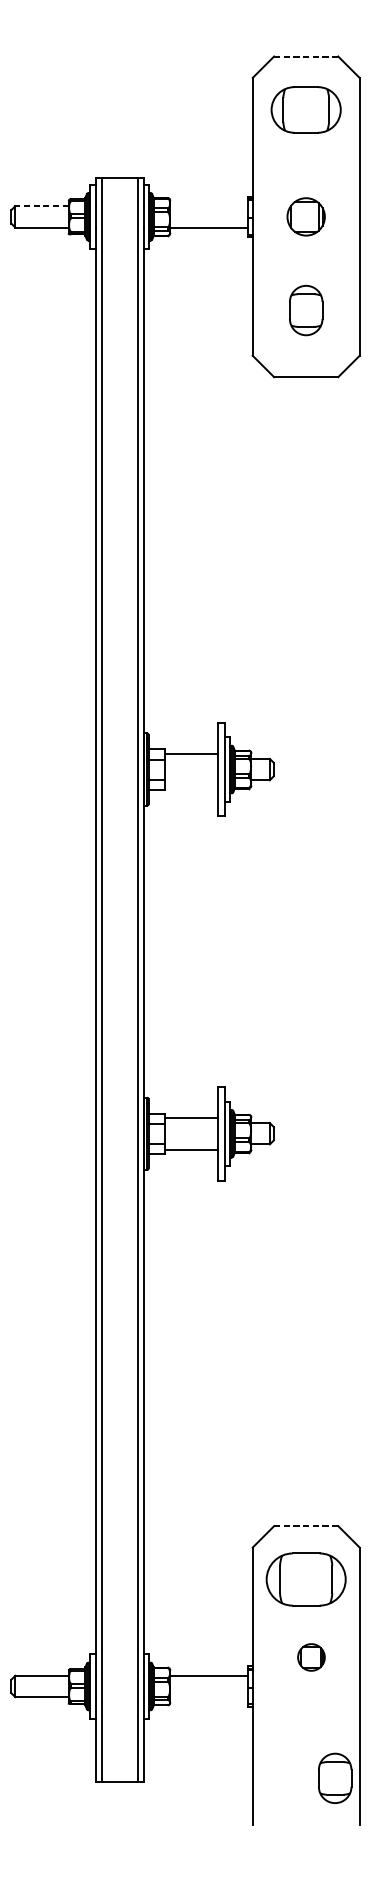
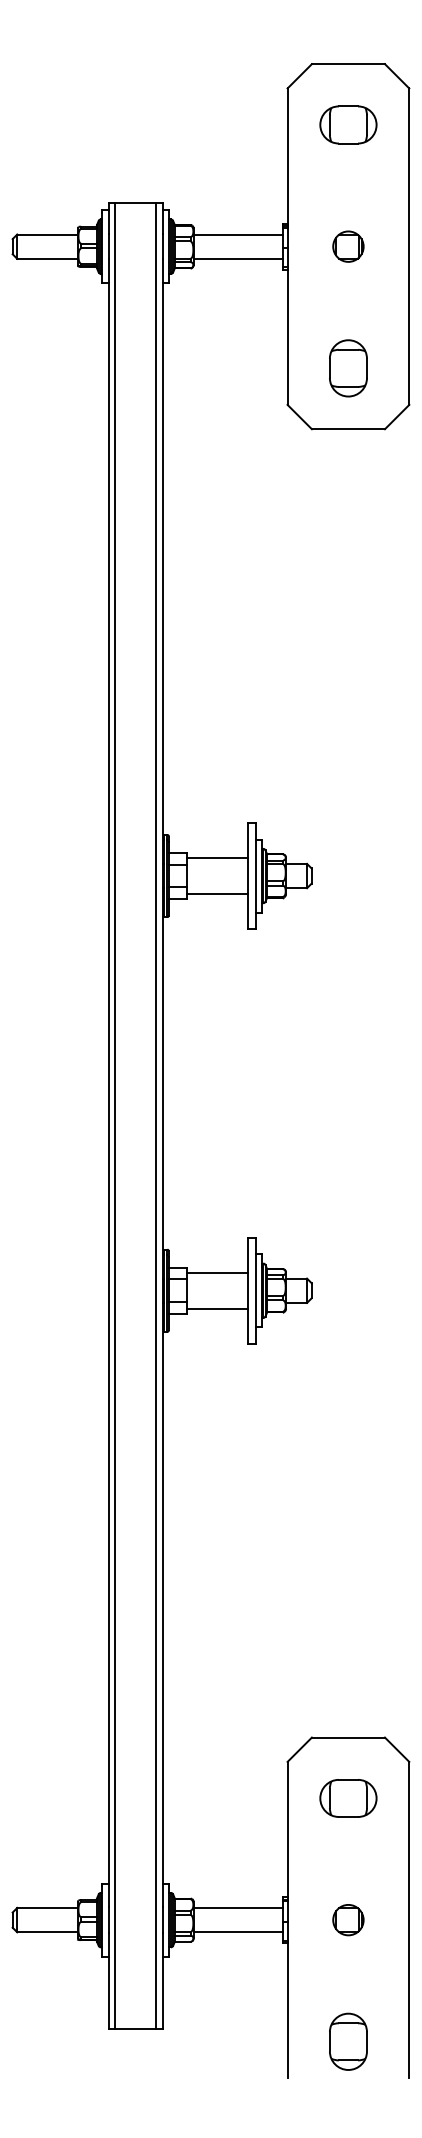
line: (306, 56) -> (348, 64), dashed -> solid
part: (306, 109) -> (348, 124), size x0.71
line: (41, 206) -> (47, 234), dashed -> solid
line: (208, 206) -> (237, 234), added
part: (306, 216) -> (348, 246), size x0.71
part: (306, 310) -> (348, 368), moved
line: (191, 785) -> (217, 894), added
line: (306, 1526) -> (348, 1737), dashed -> solid
part: (306, 1579) -> (348, 1798), size x0.62
part: (311, 1657) -> (348, 1920), moved
line: (208, 1697) -> (237, 1932), added
part: (335, 1778) -> (348, 2041), moved

